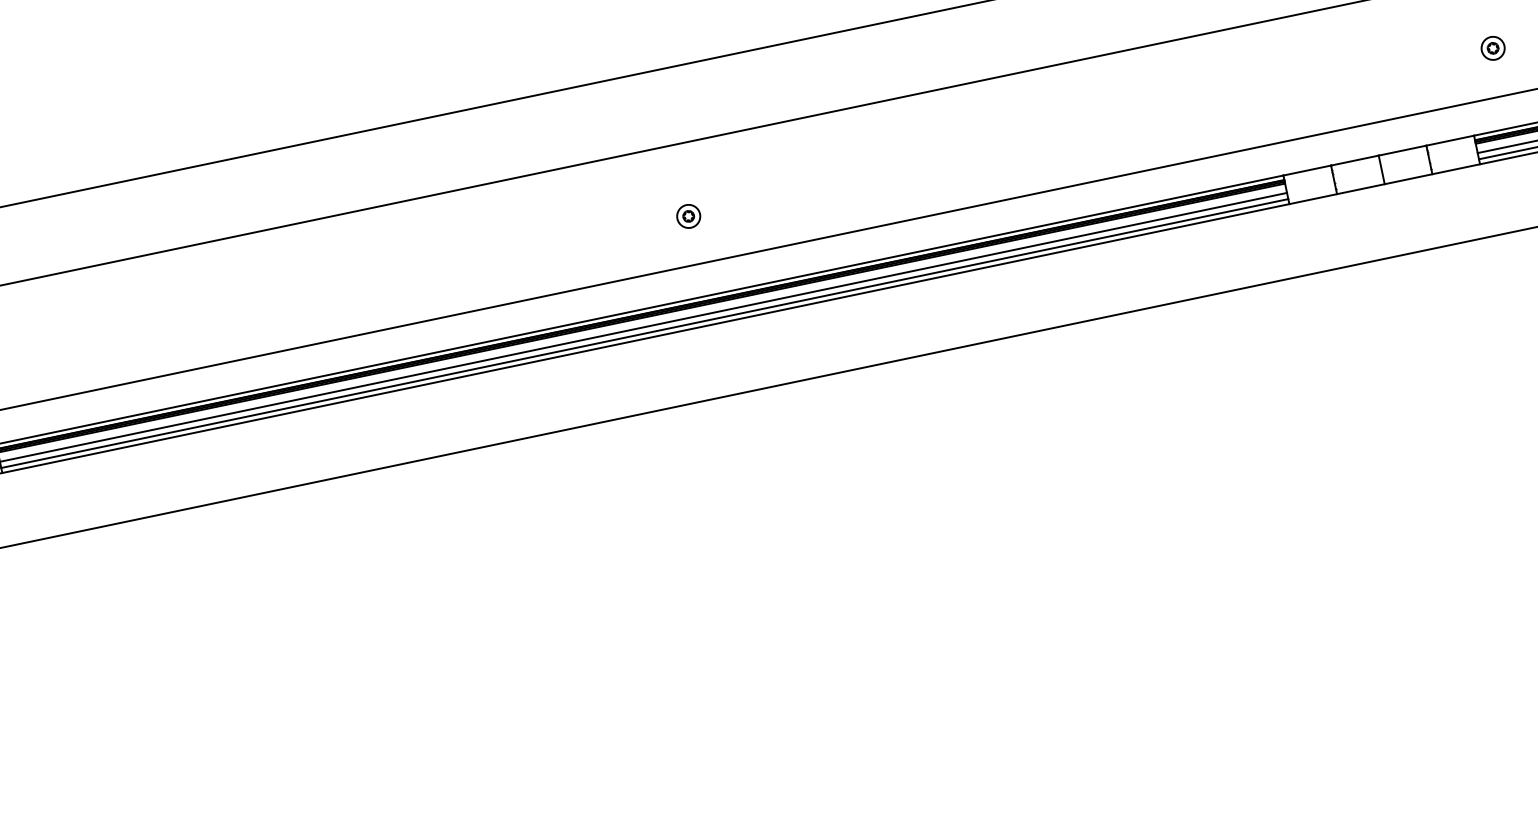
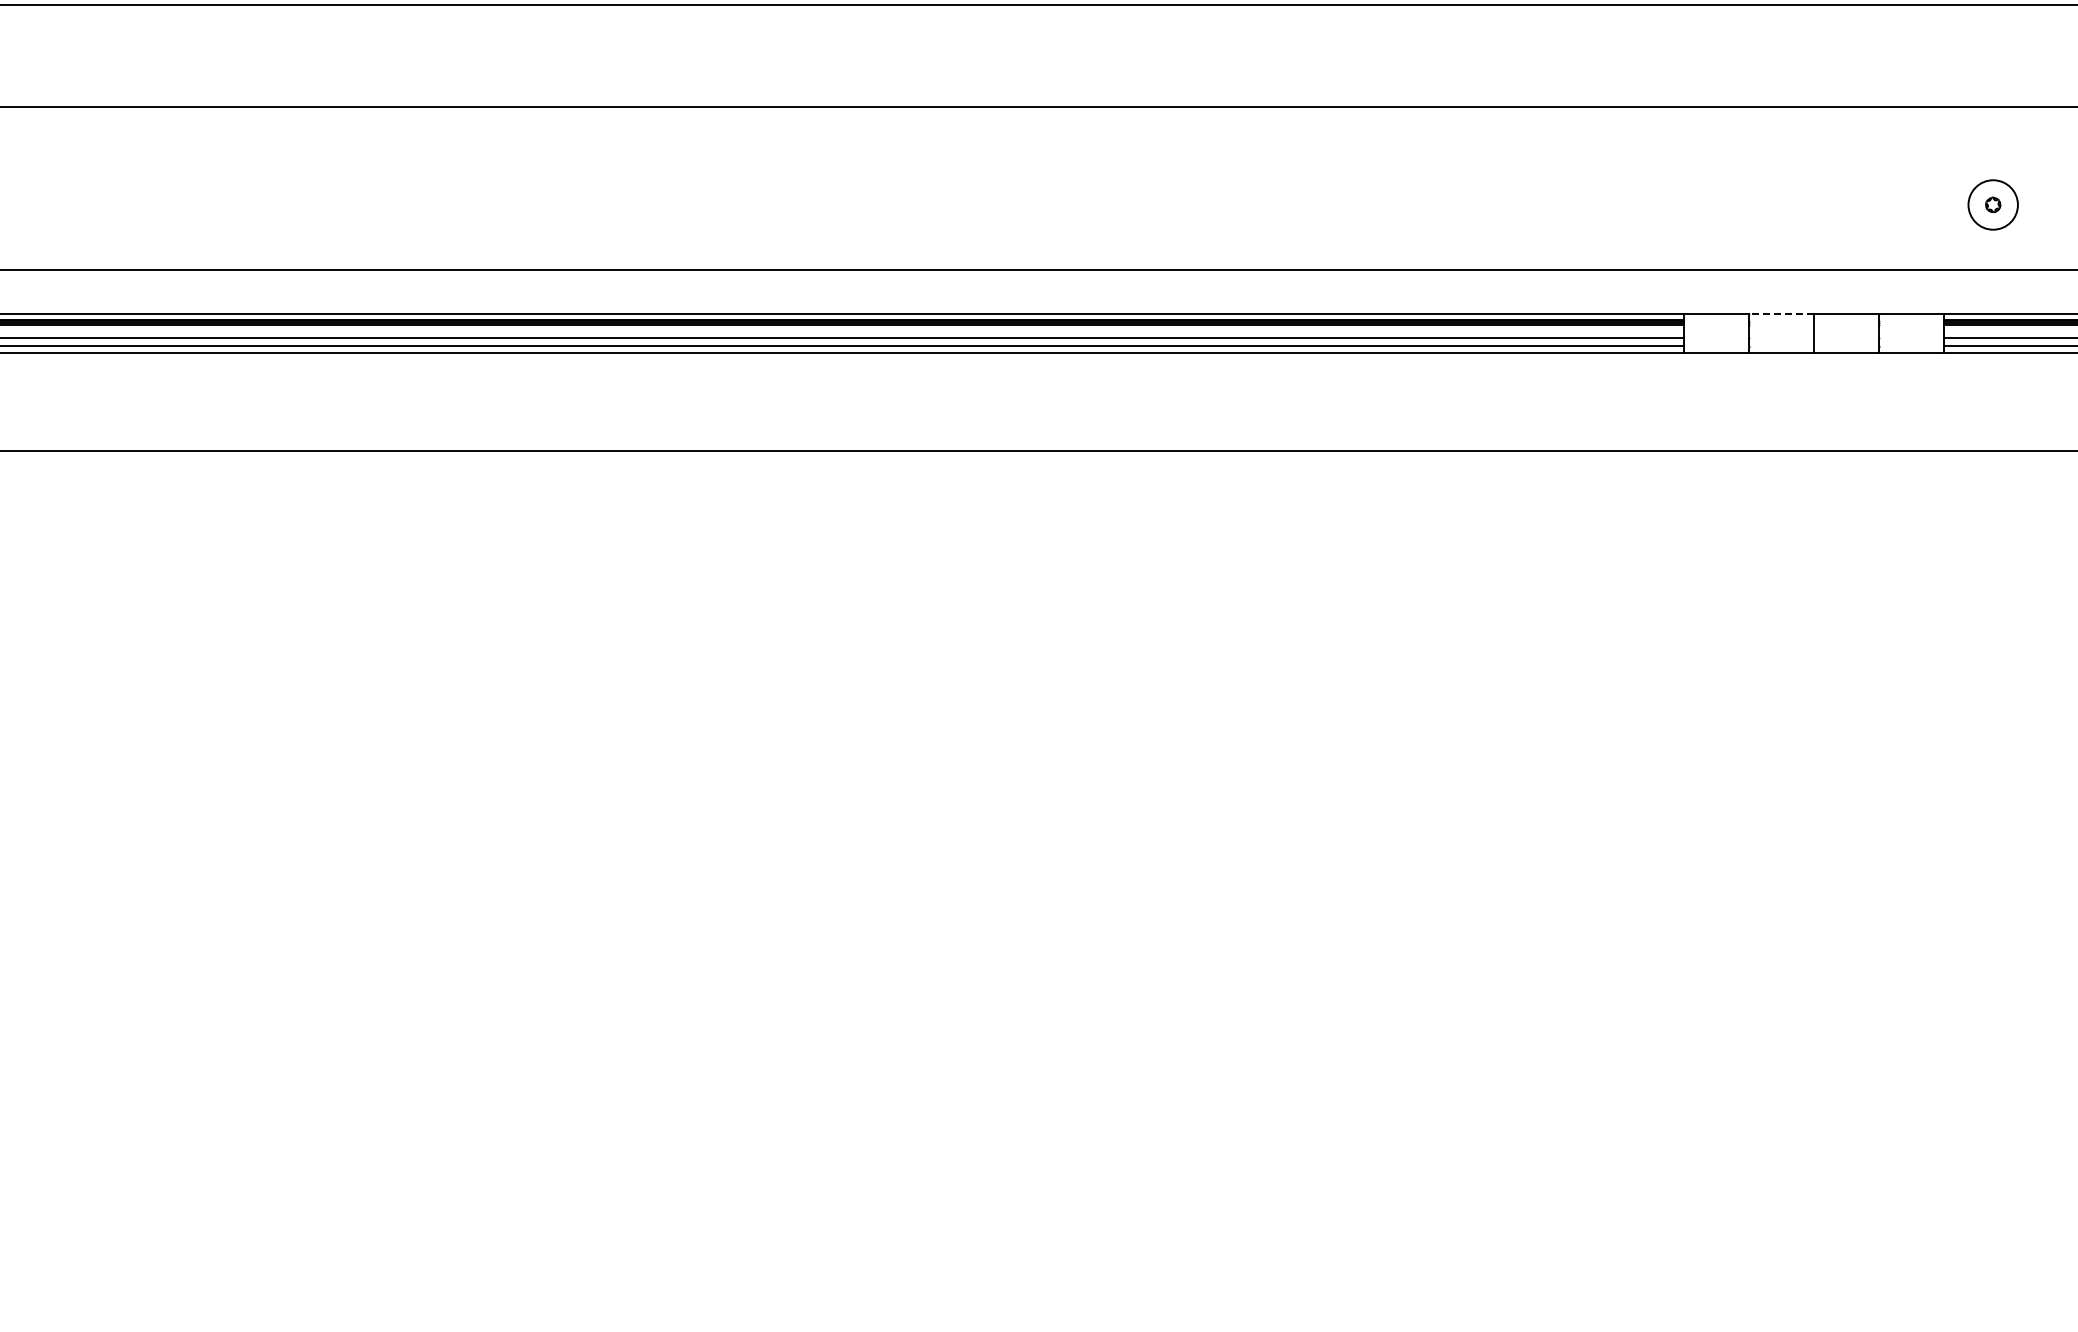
circle: (1492, 48) -> (1992, 204), size x1.6
line: (1354, 160) -> (1781, 314), solid -> dashed
part: (688, 216) -> (894, 204), removed

